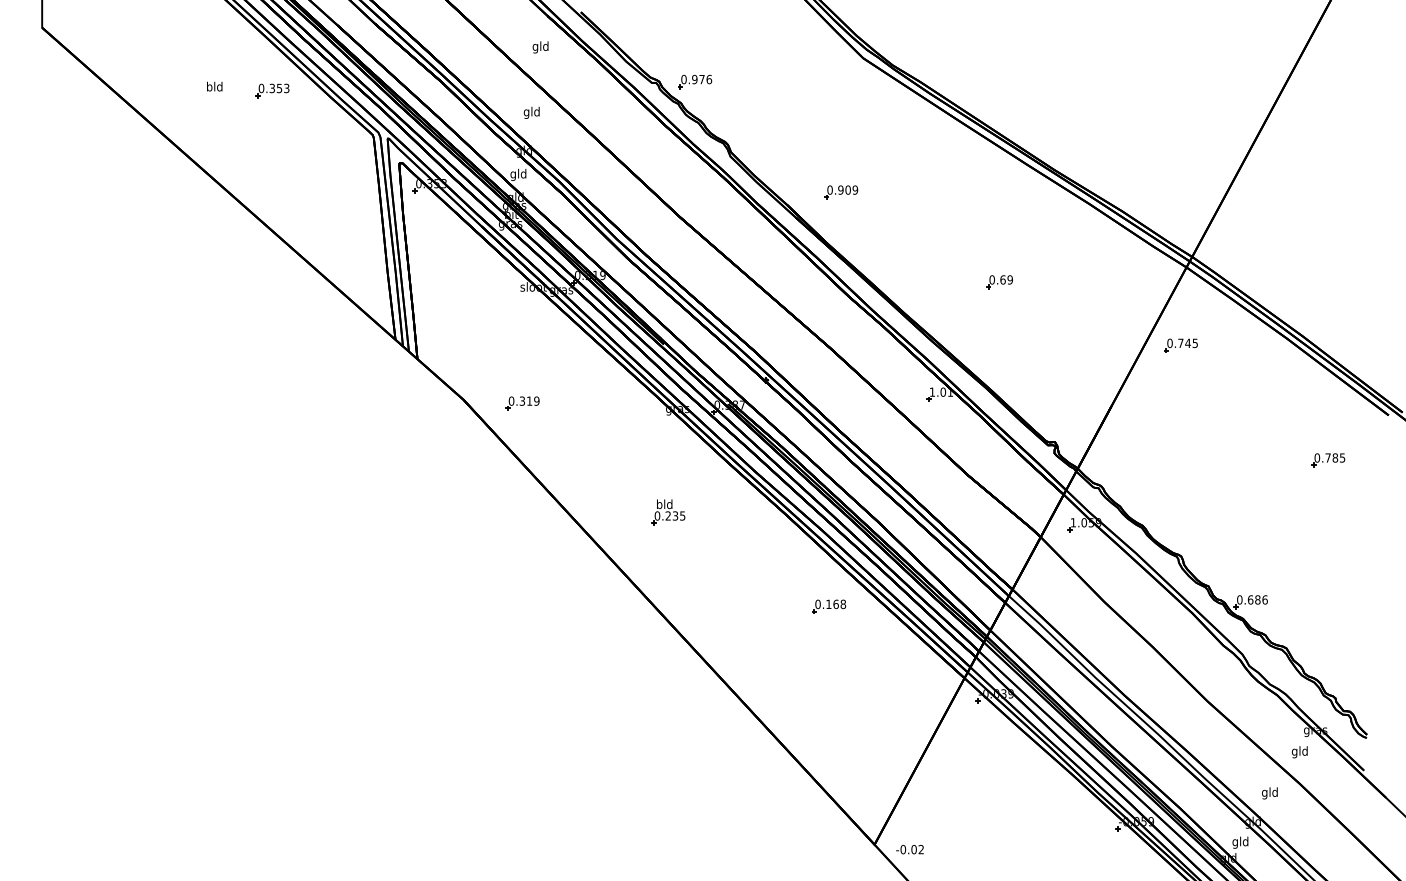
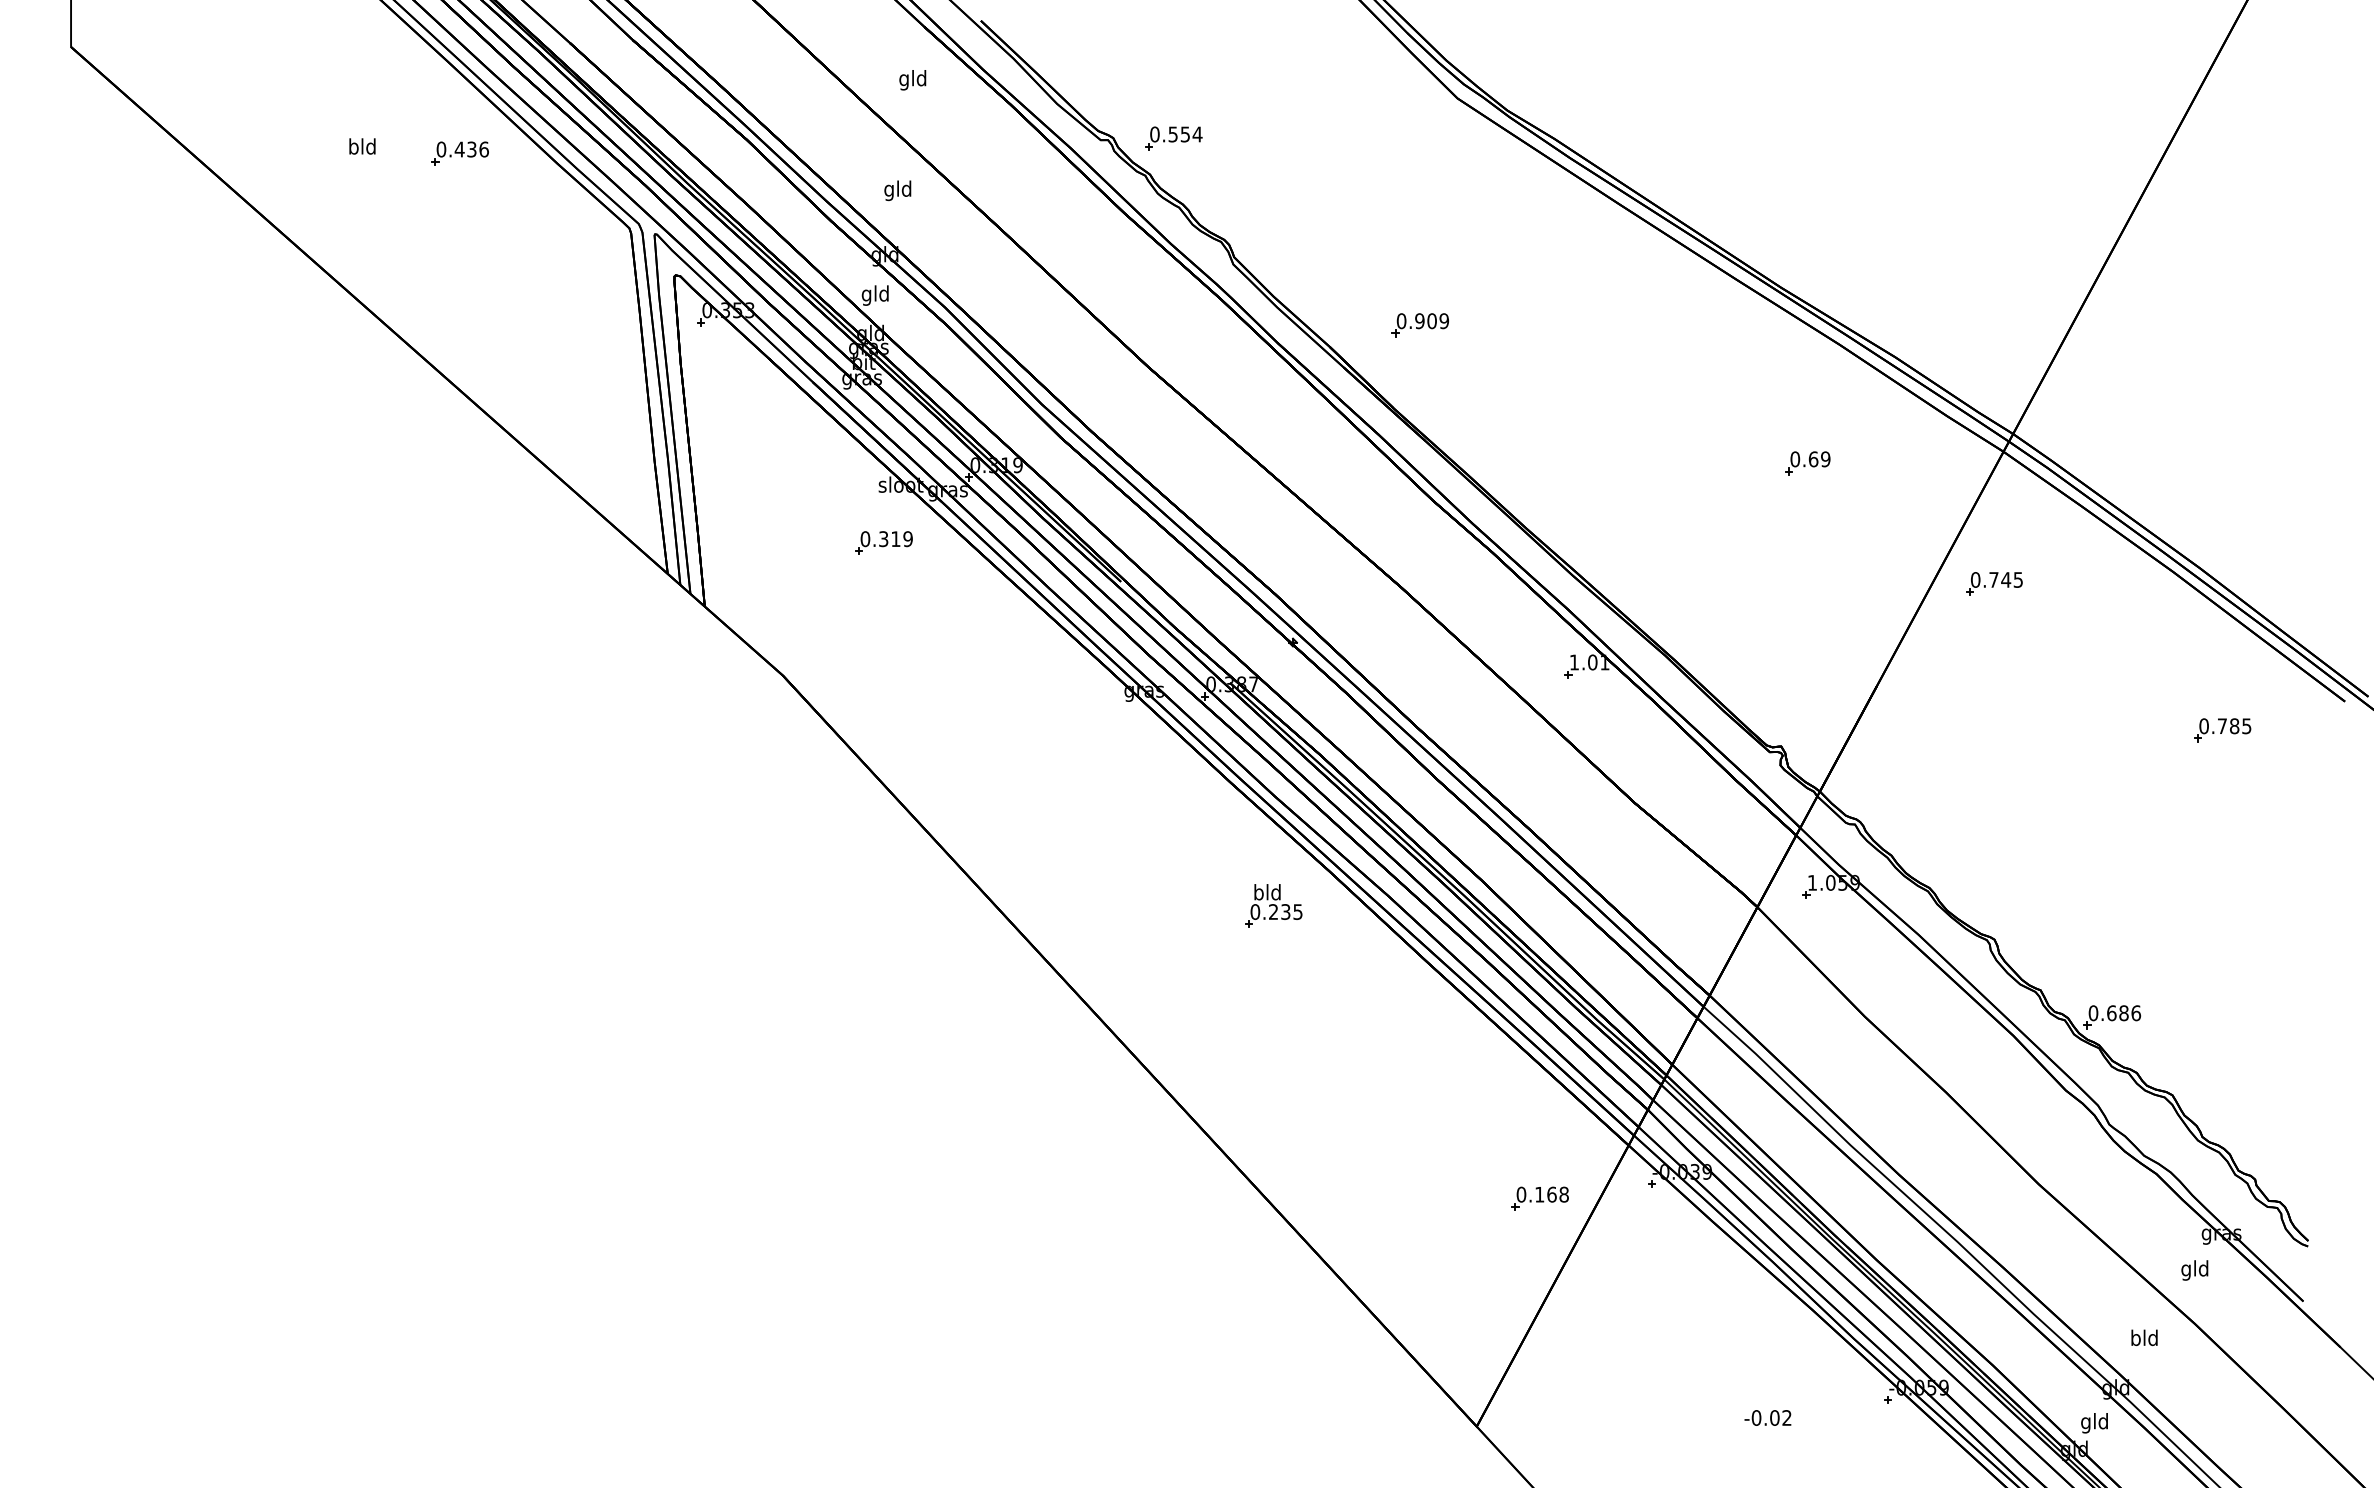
text: (702, 79) -> (1186, 134), 0.976 -> 0.554
text: (279, 88) -> (471, 149), 0.353 -> 0.436
part: (999, 282) -> (1807, 463), moved
part: (522, 403) -> (883, 543), moved
part: (1328, 460) -> (2223, 730), moved
part: (668, 512) -> (1273, 906), moved
part: (829, 606) -> (1540, 1198), moved
text: (1264, 793) -> (2135, 1340), gld -> bld
text: (909, 849) -> (1767, 1417), moved

